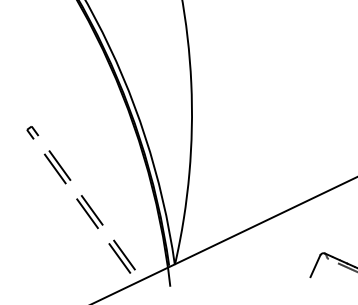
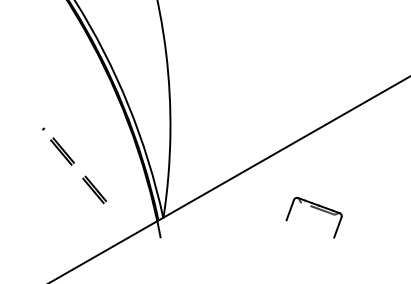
part: (81, 199) -> (74, 165), size x0.6

